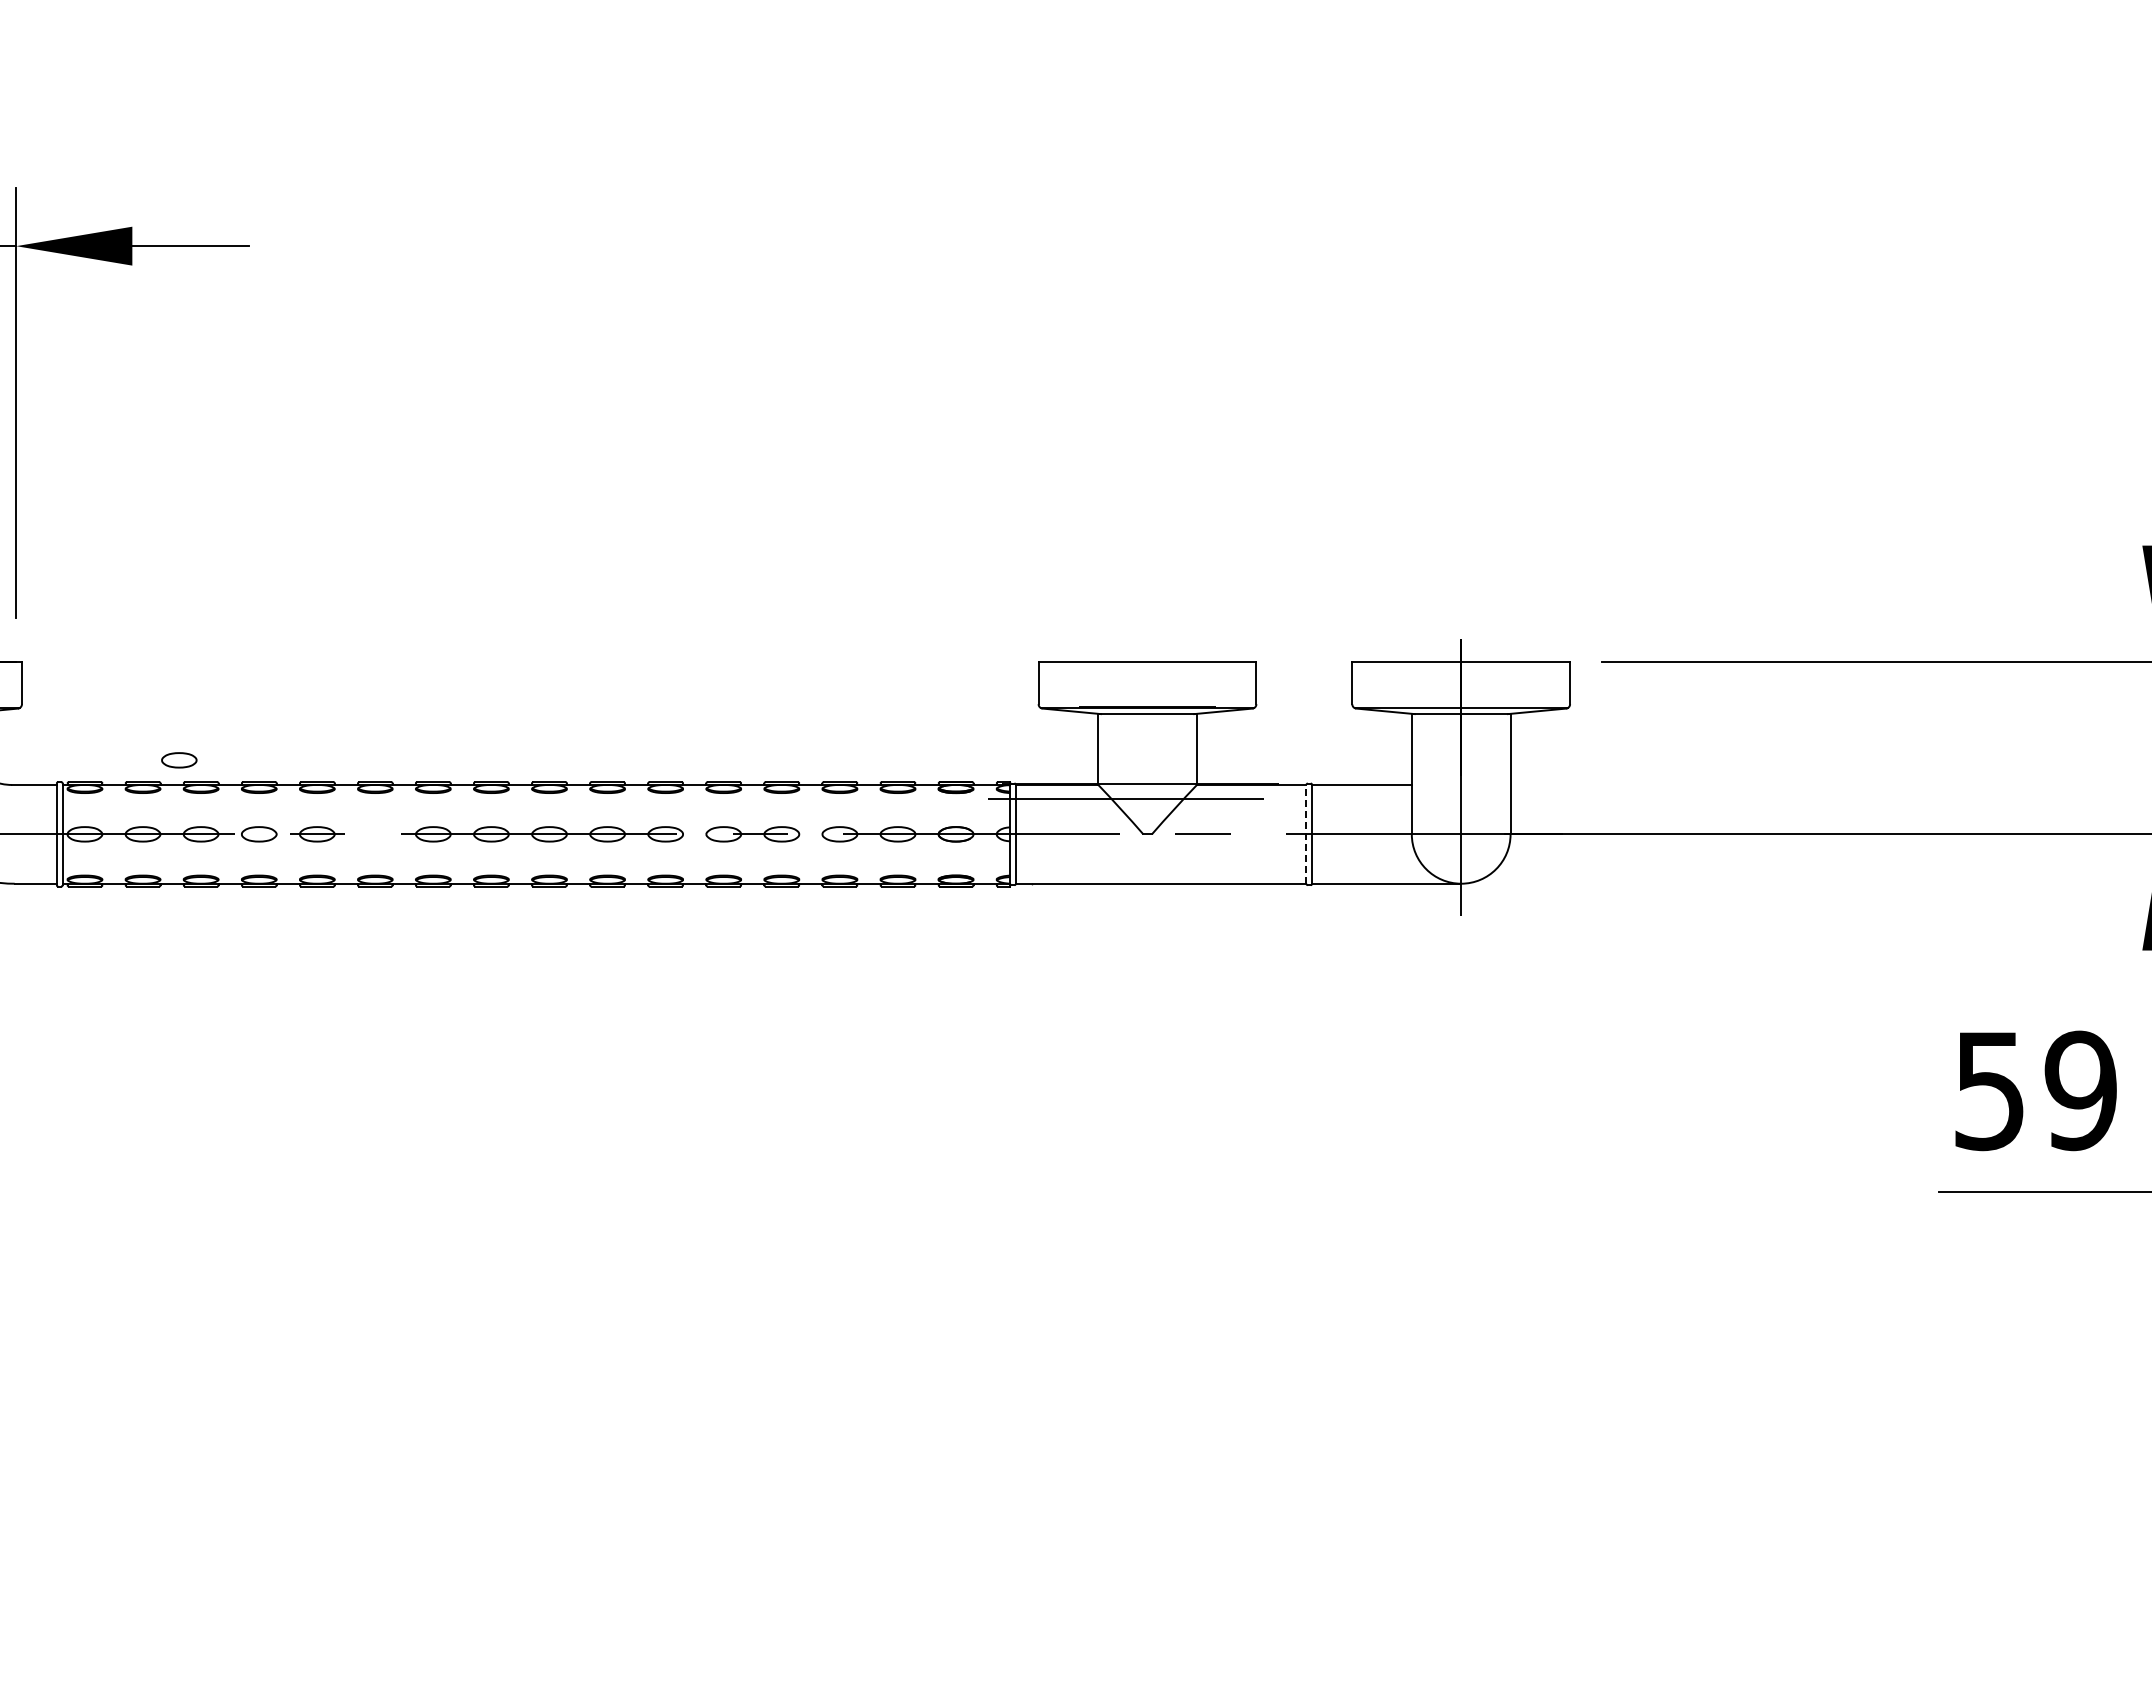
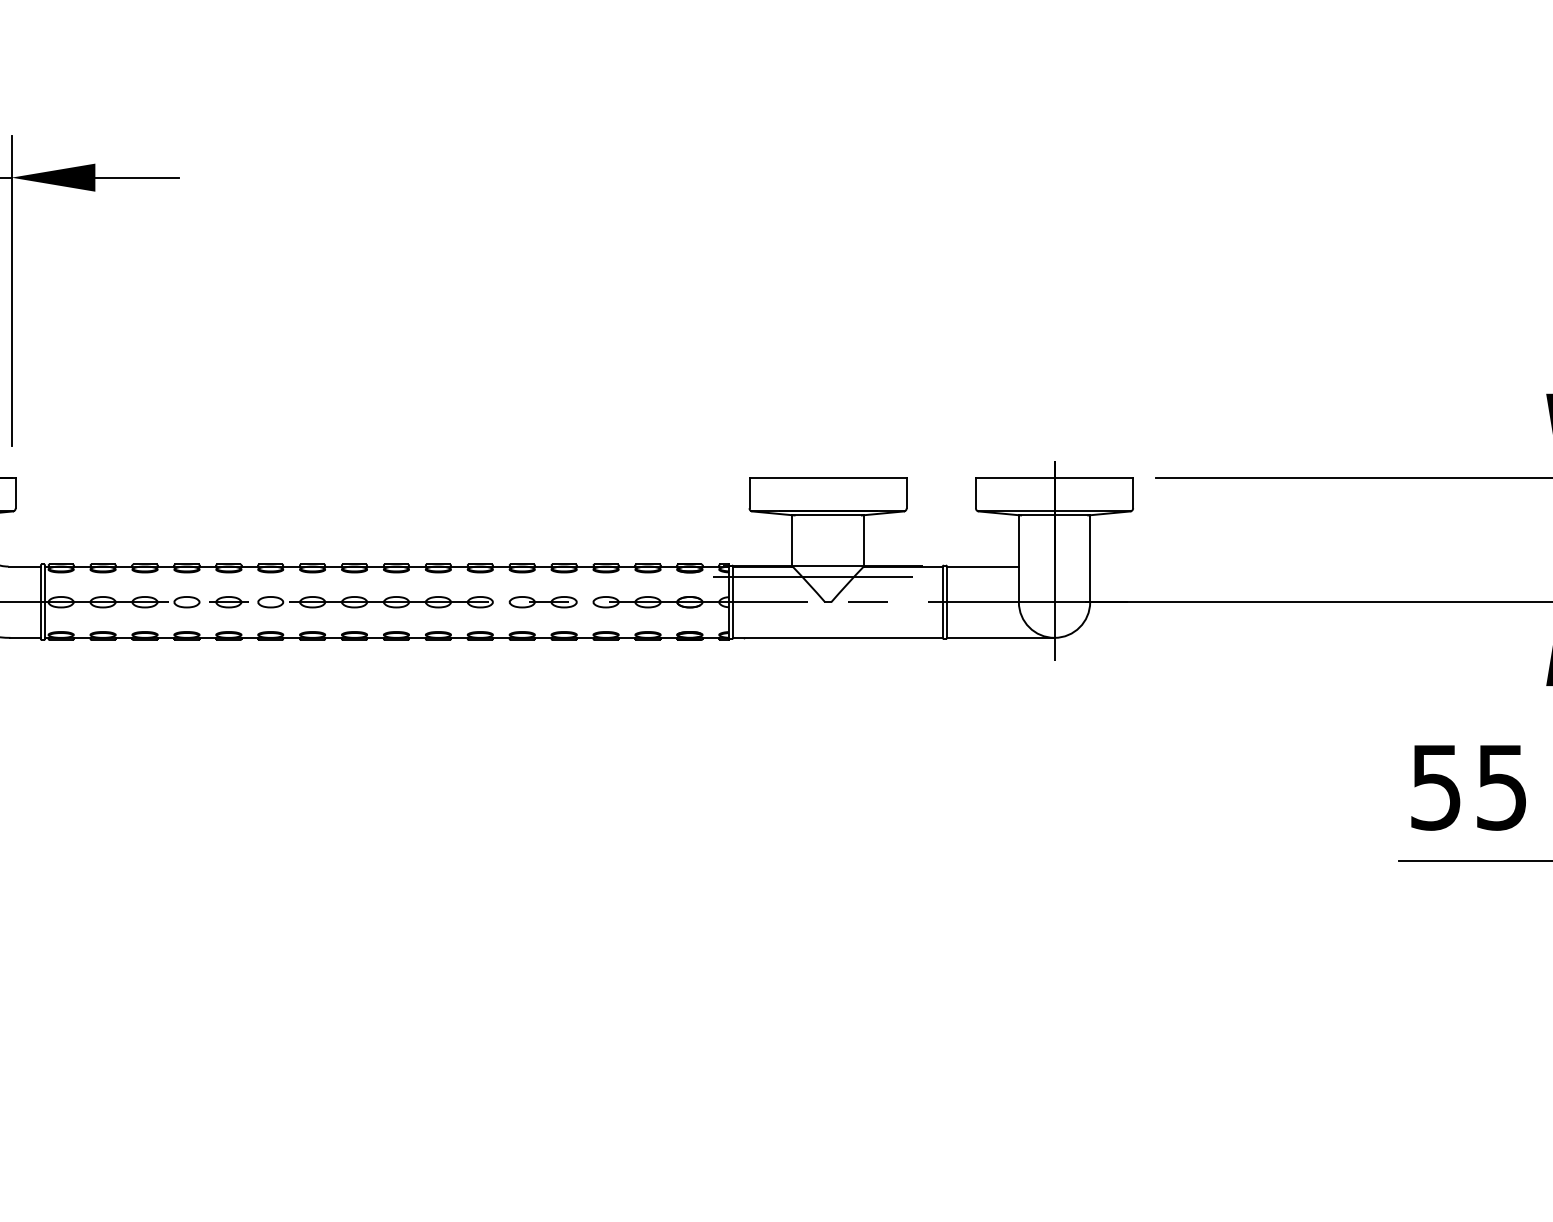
part: (179, 760) -> (270, 602), moved
line: (1306, 833) -> (942, 601), dashed -> solid
text: (2080, 1090) -> (1501, 787), 59 -> 55

